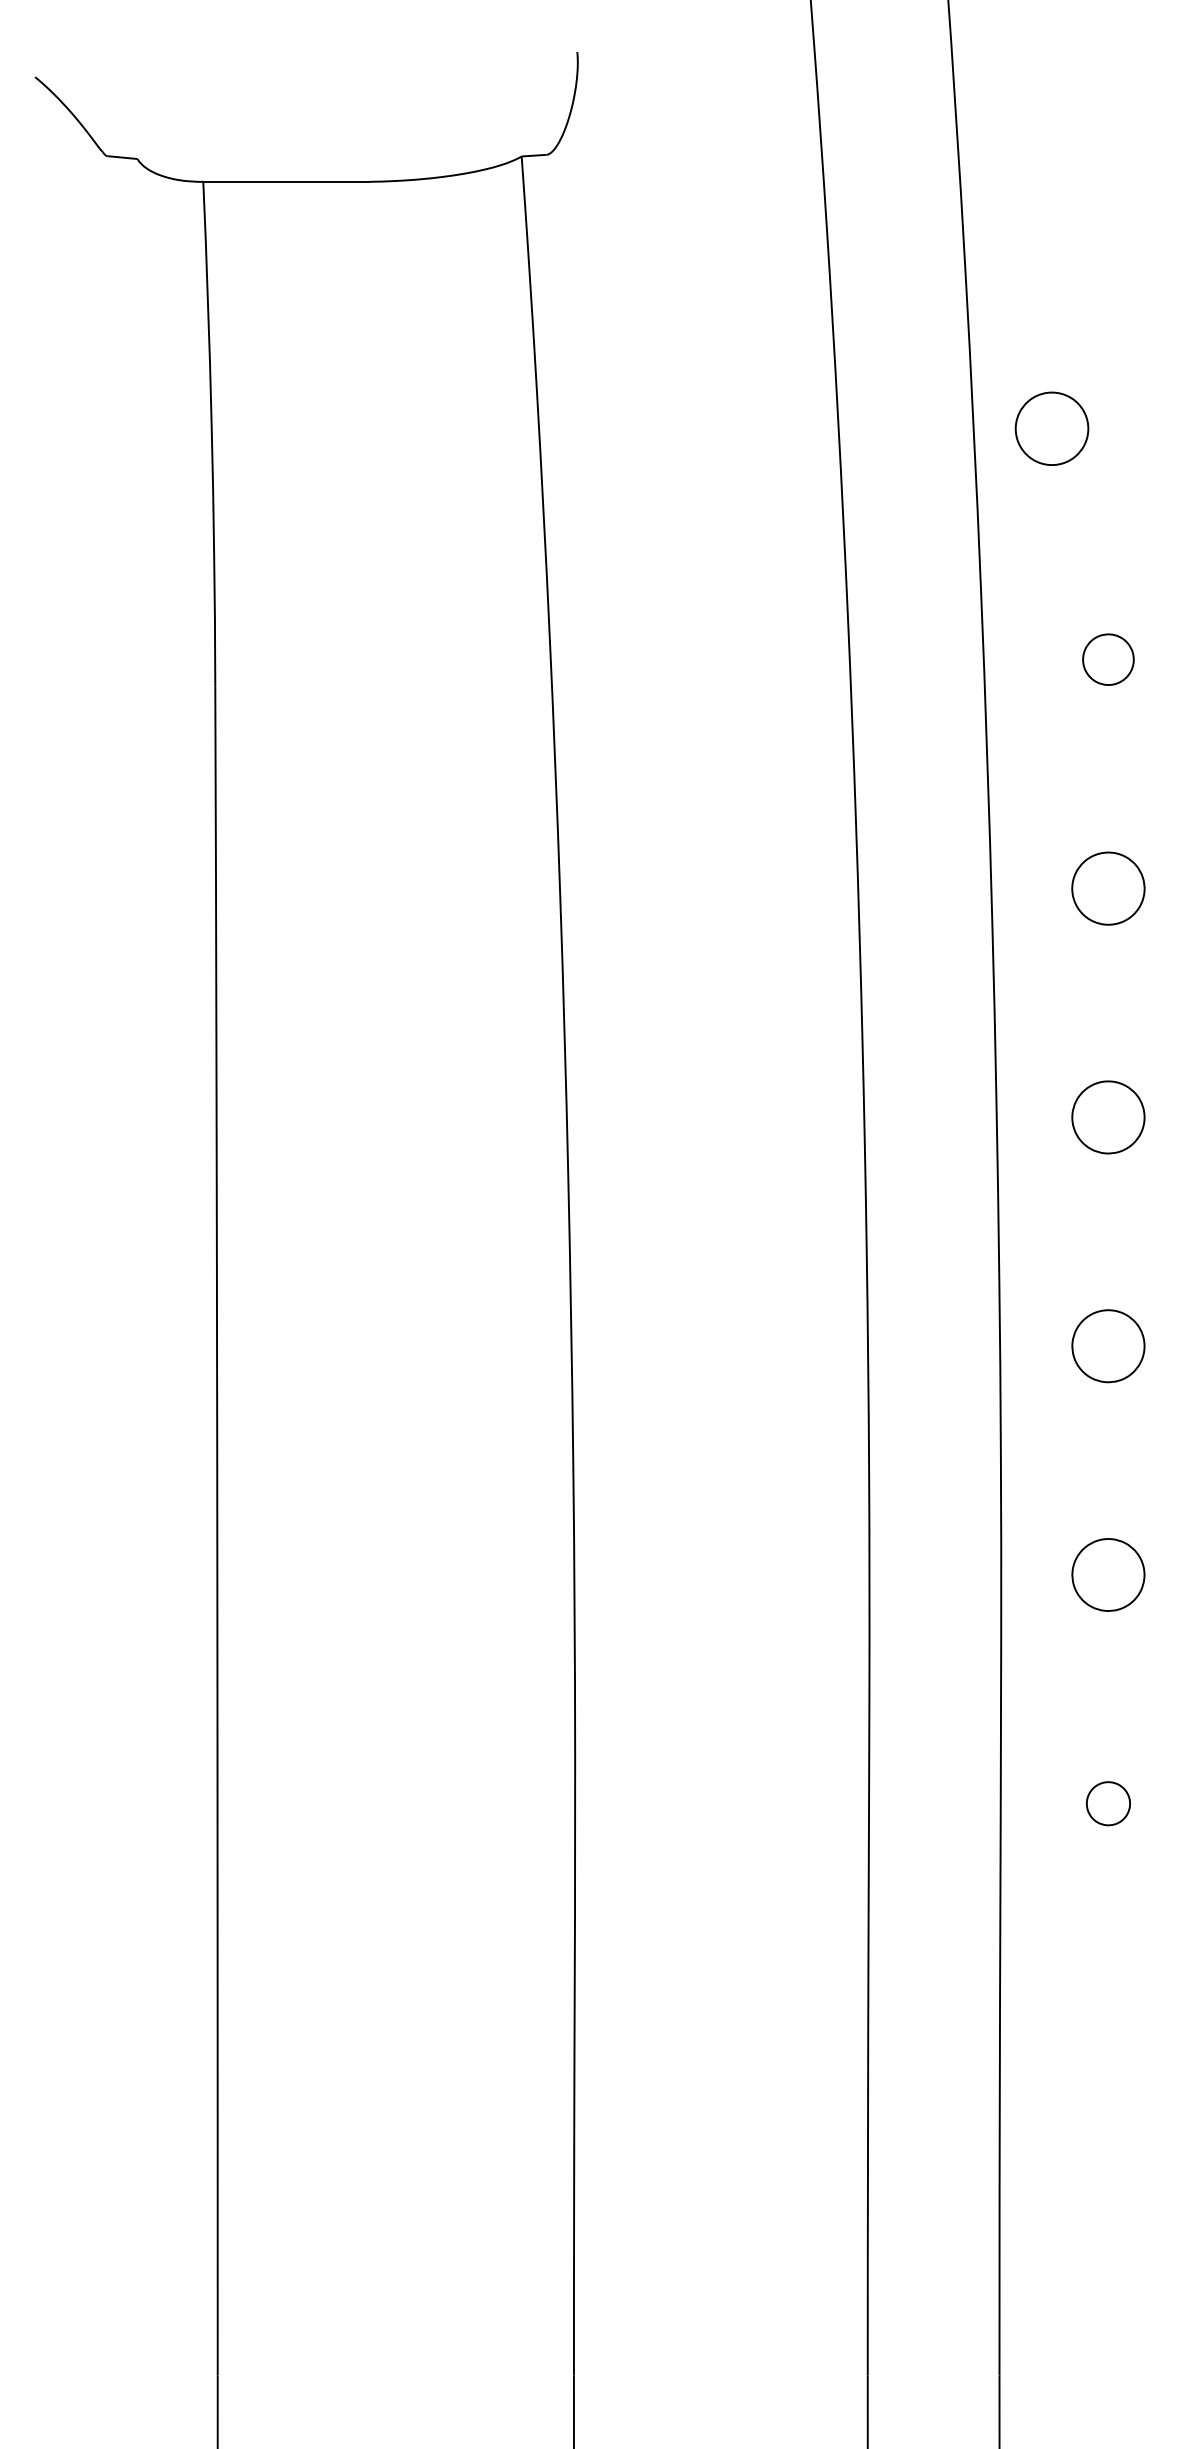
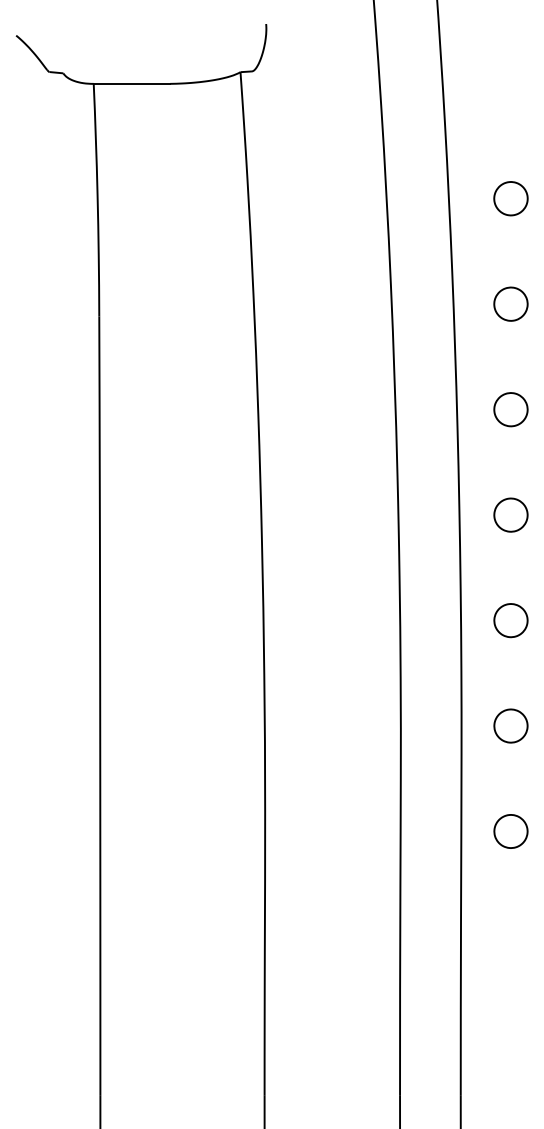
part: (1050, 428) -> (510, 198), moved
part: (1107, 658) -> (510, 303), size x1.43
part: (1107, 1803) -> (510, 831), size x1.67

